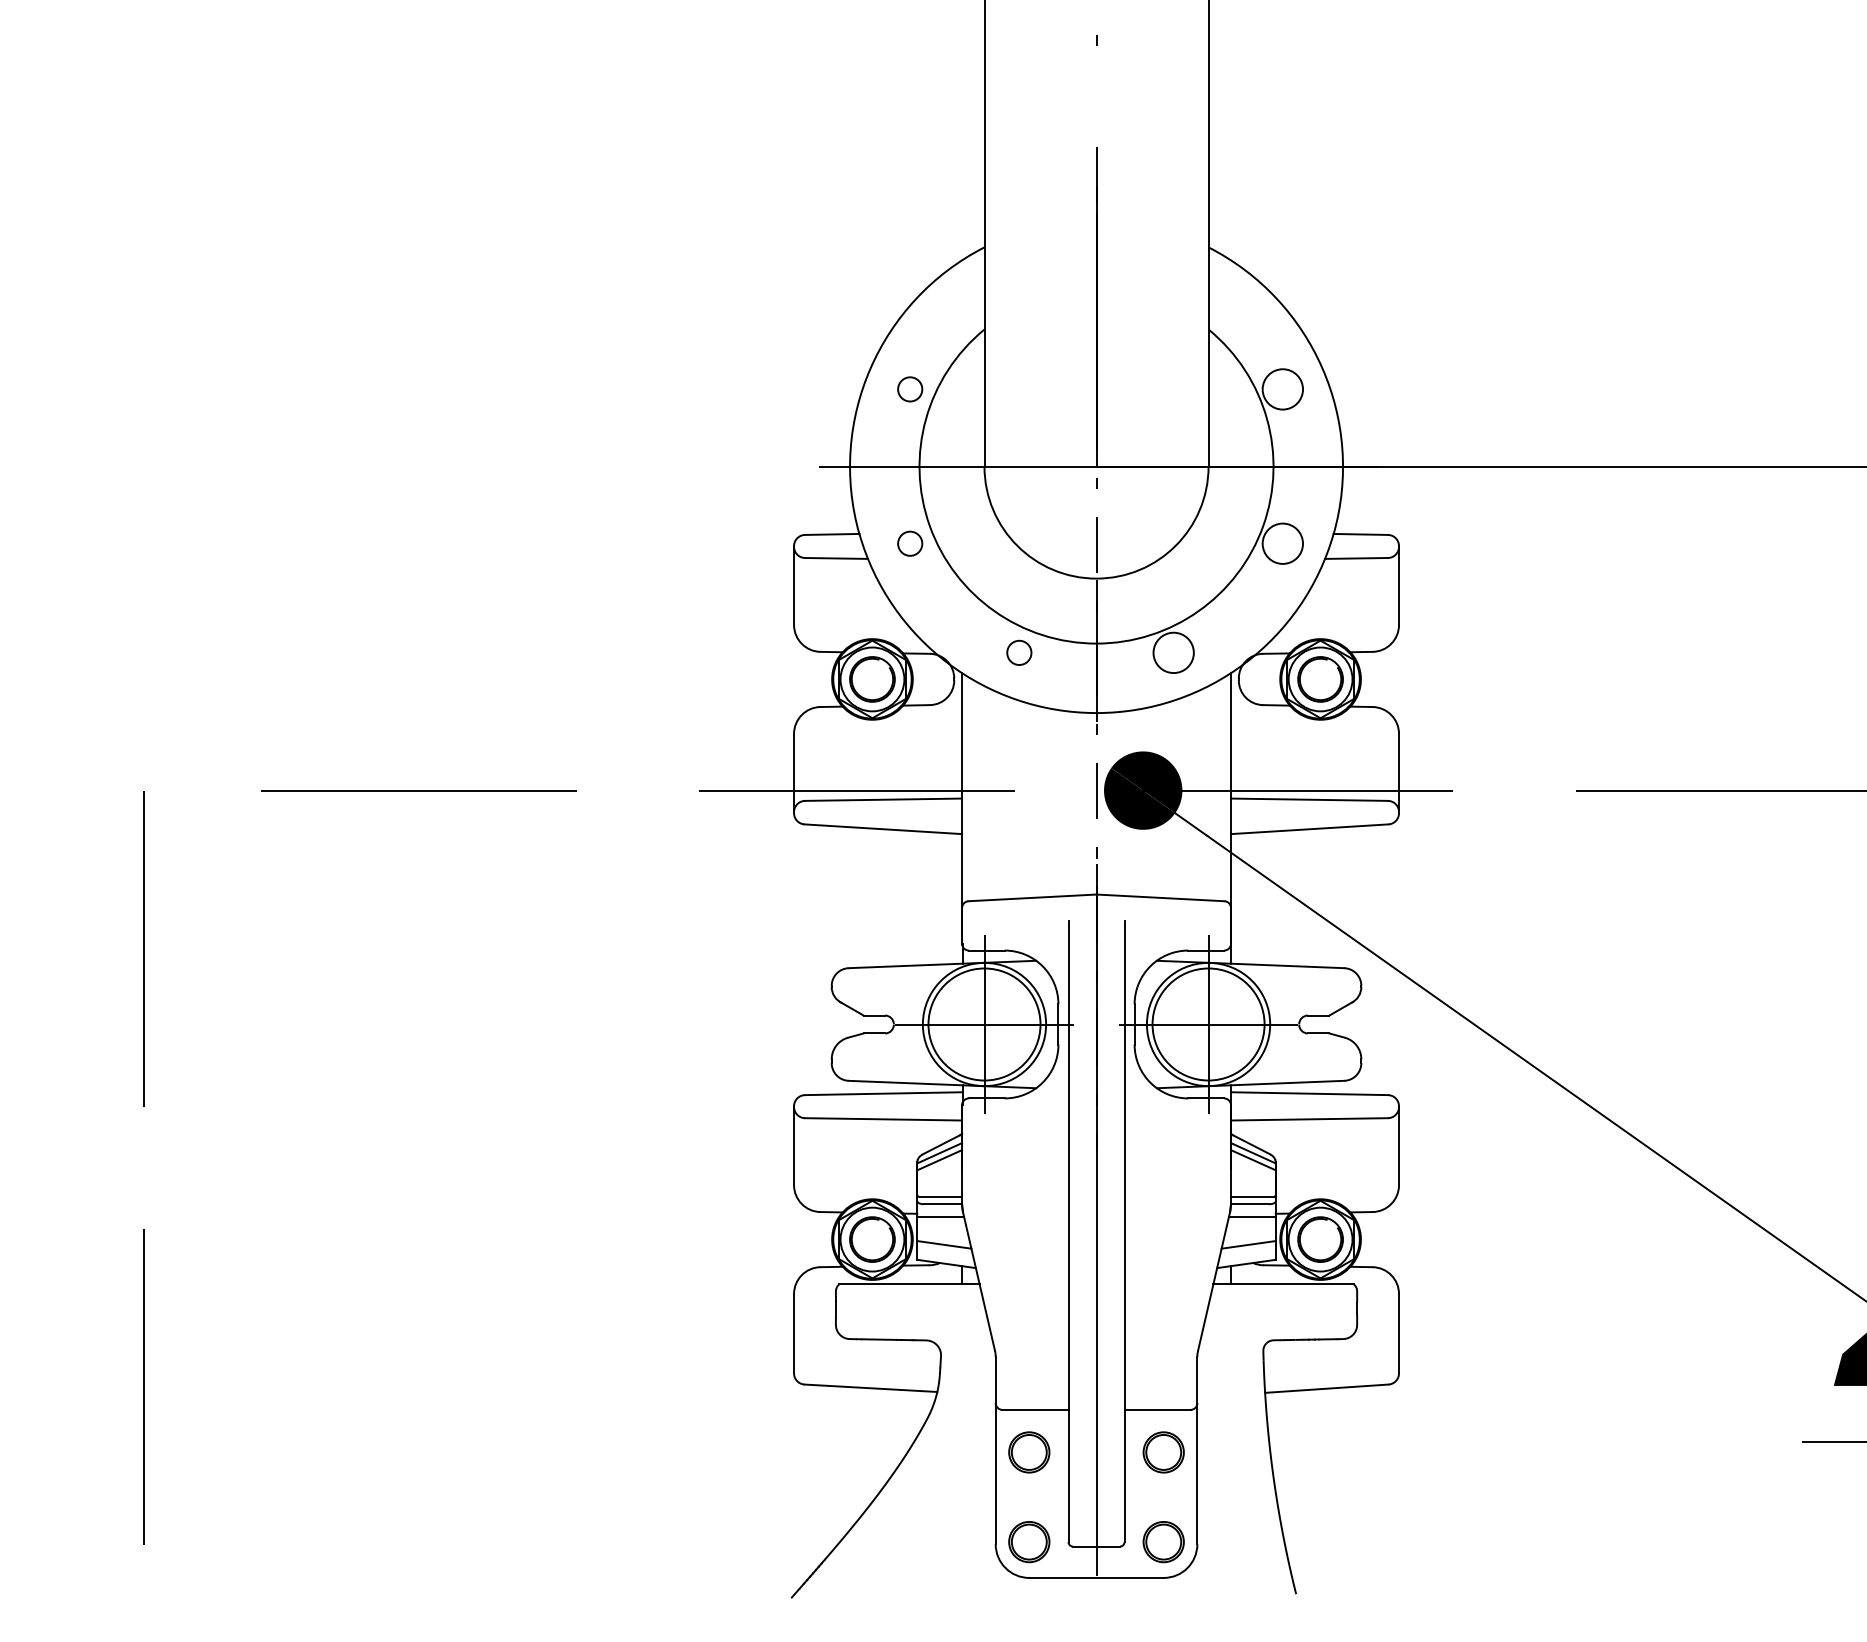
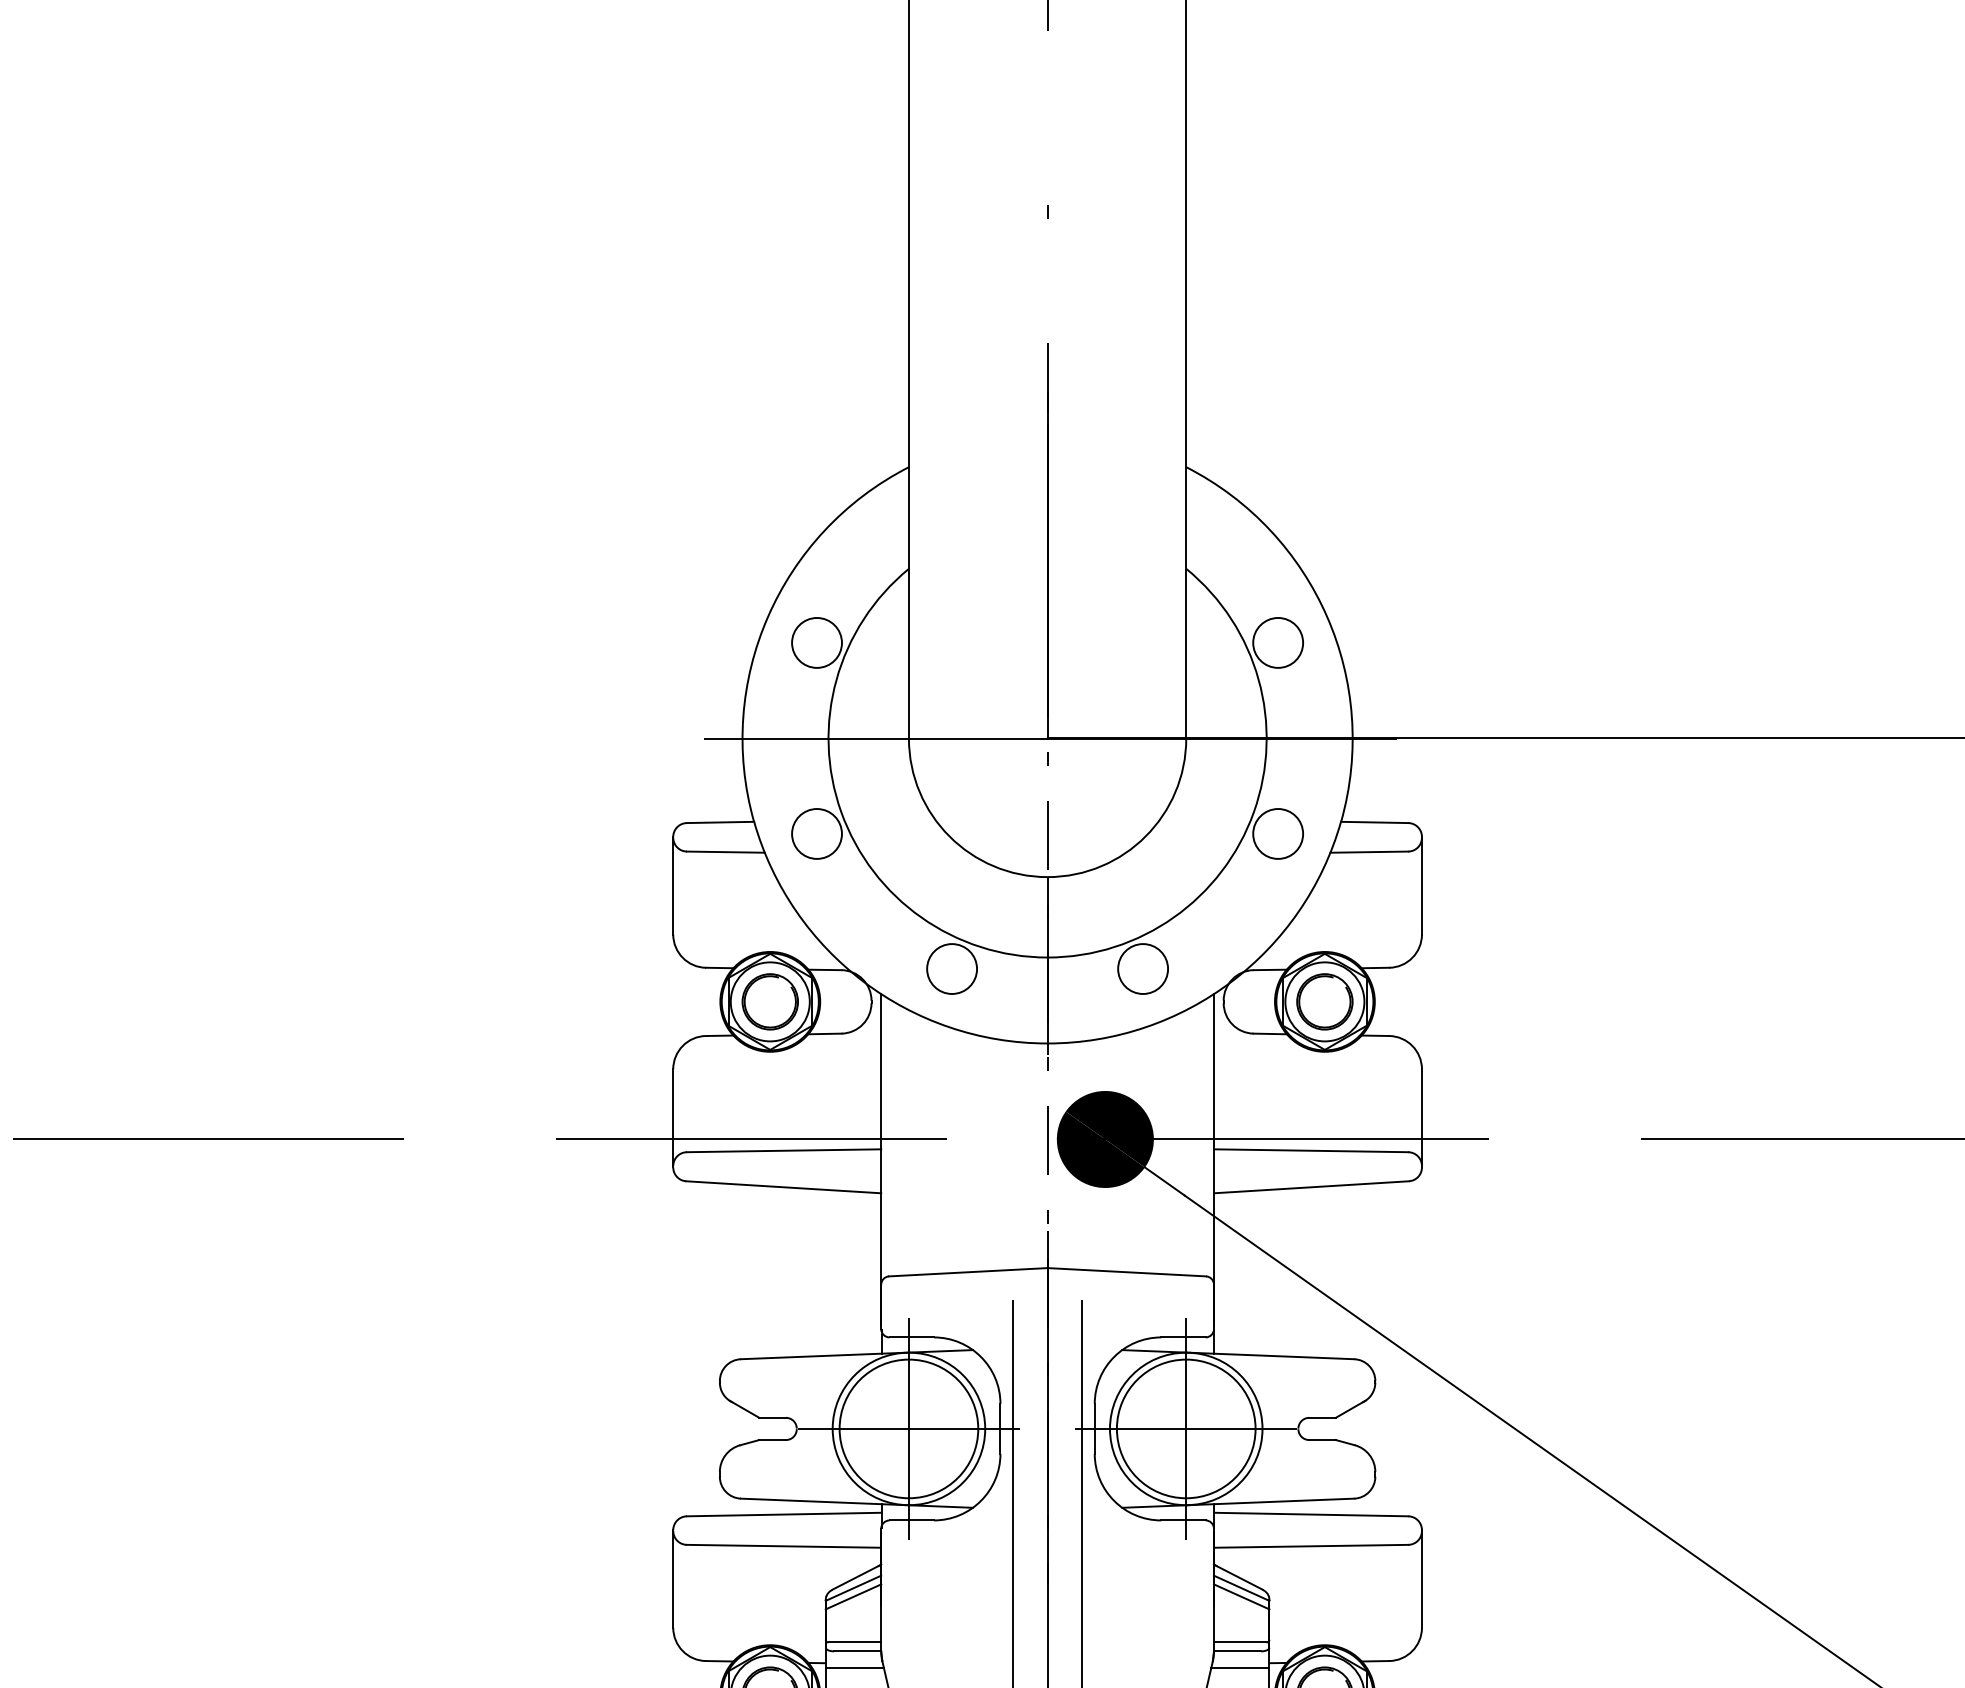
circle: (910, 389) -> (817, 643), size x1.67
circle: (910, 543) -> (817, 833), size x1.67
circle: (1019, 652) -> (952, 968), size x1.67

